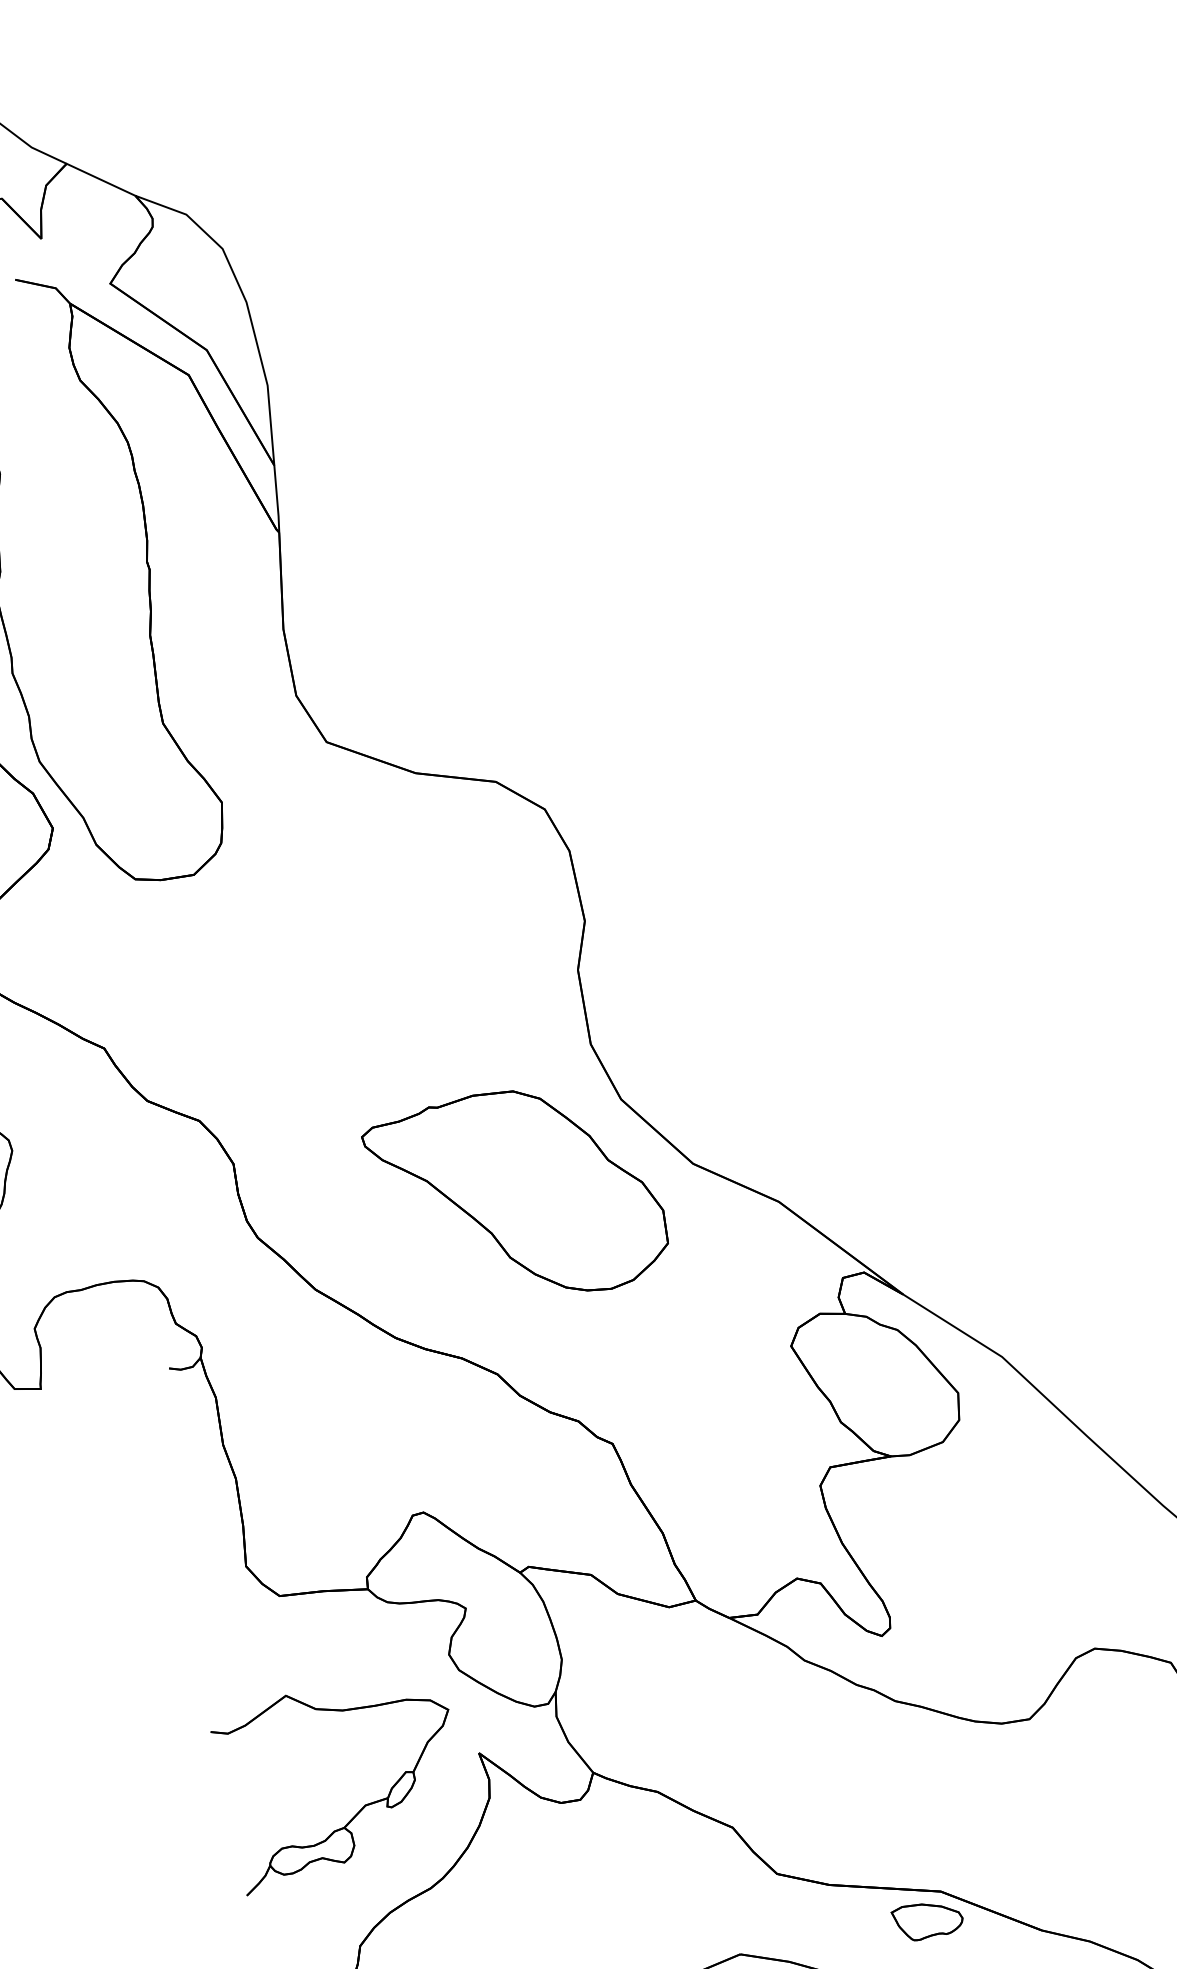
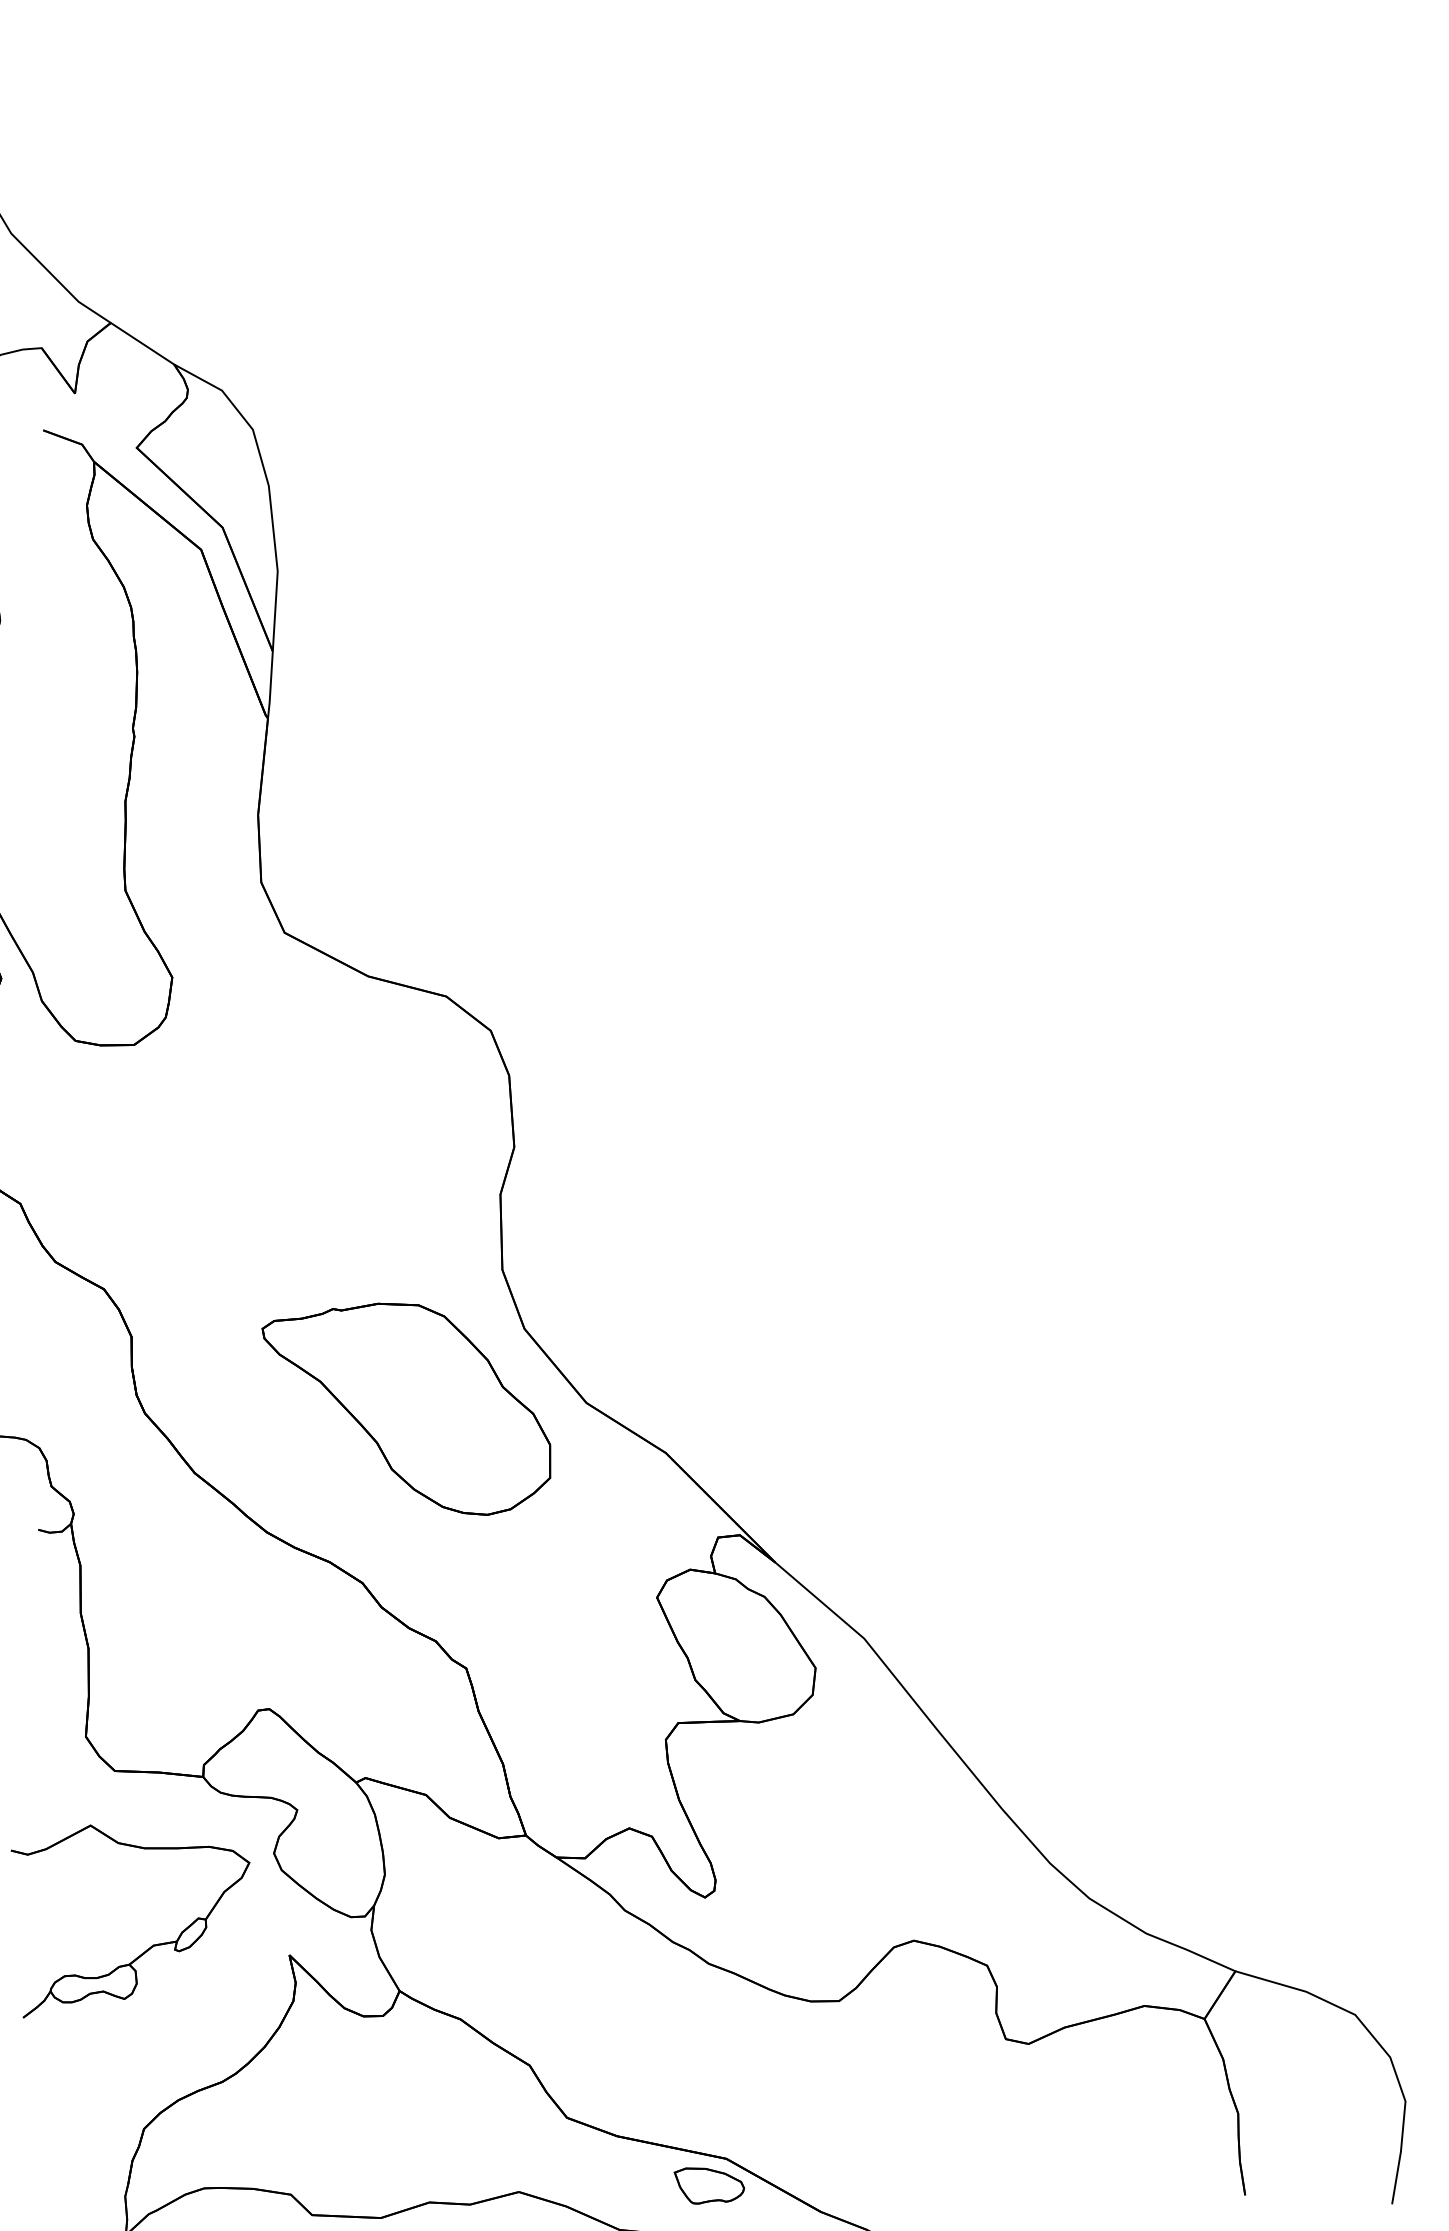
part: (363, 1805) -> (151, 1945), moved

